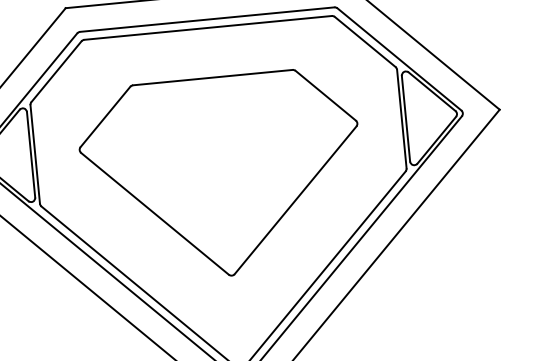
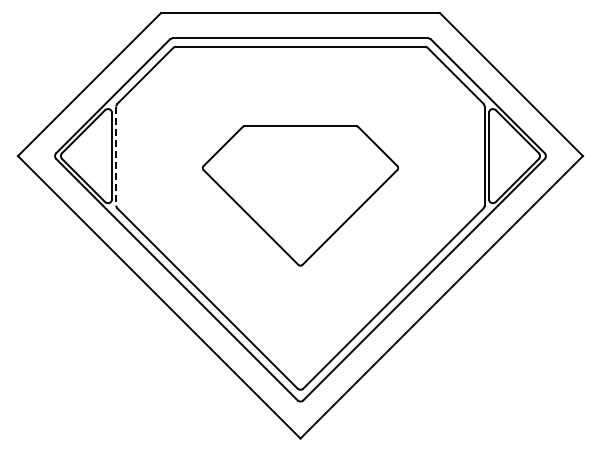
line: (35, 154) -> (116, 156), solid -> dashed
part: (222, 176) -> (300, 195), size x0.7

